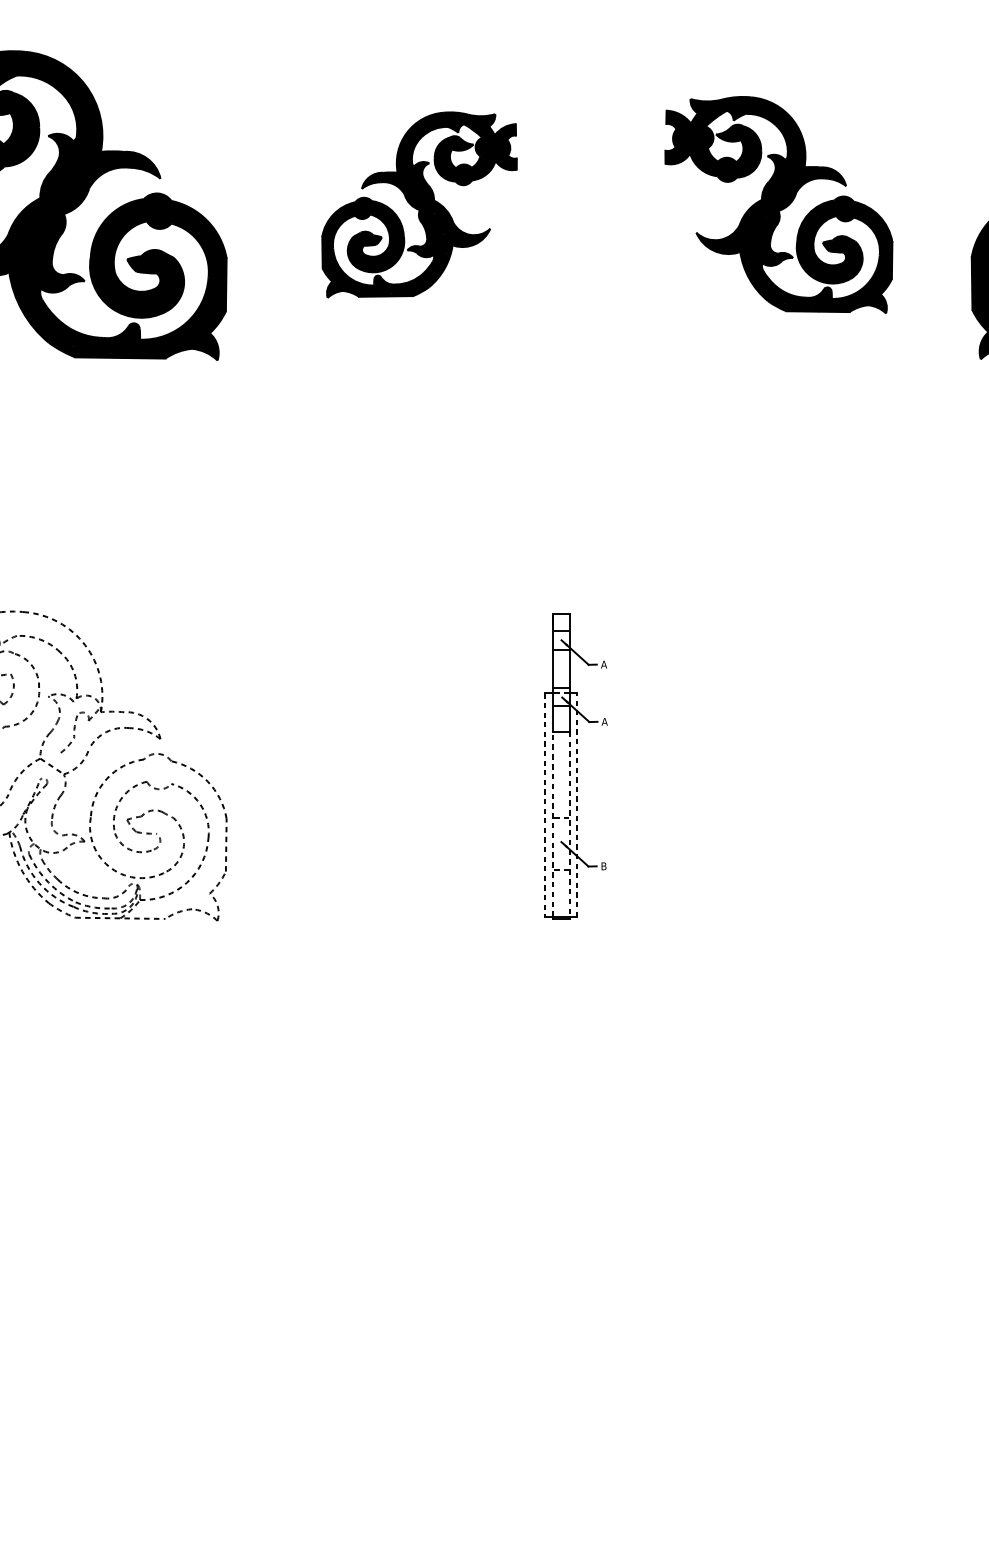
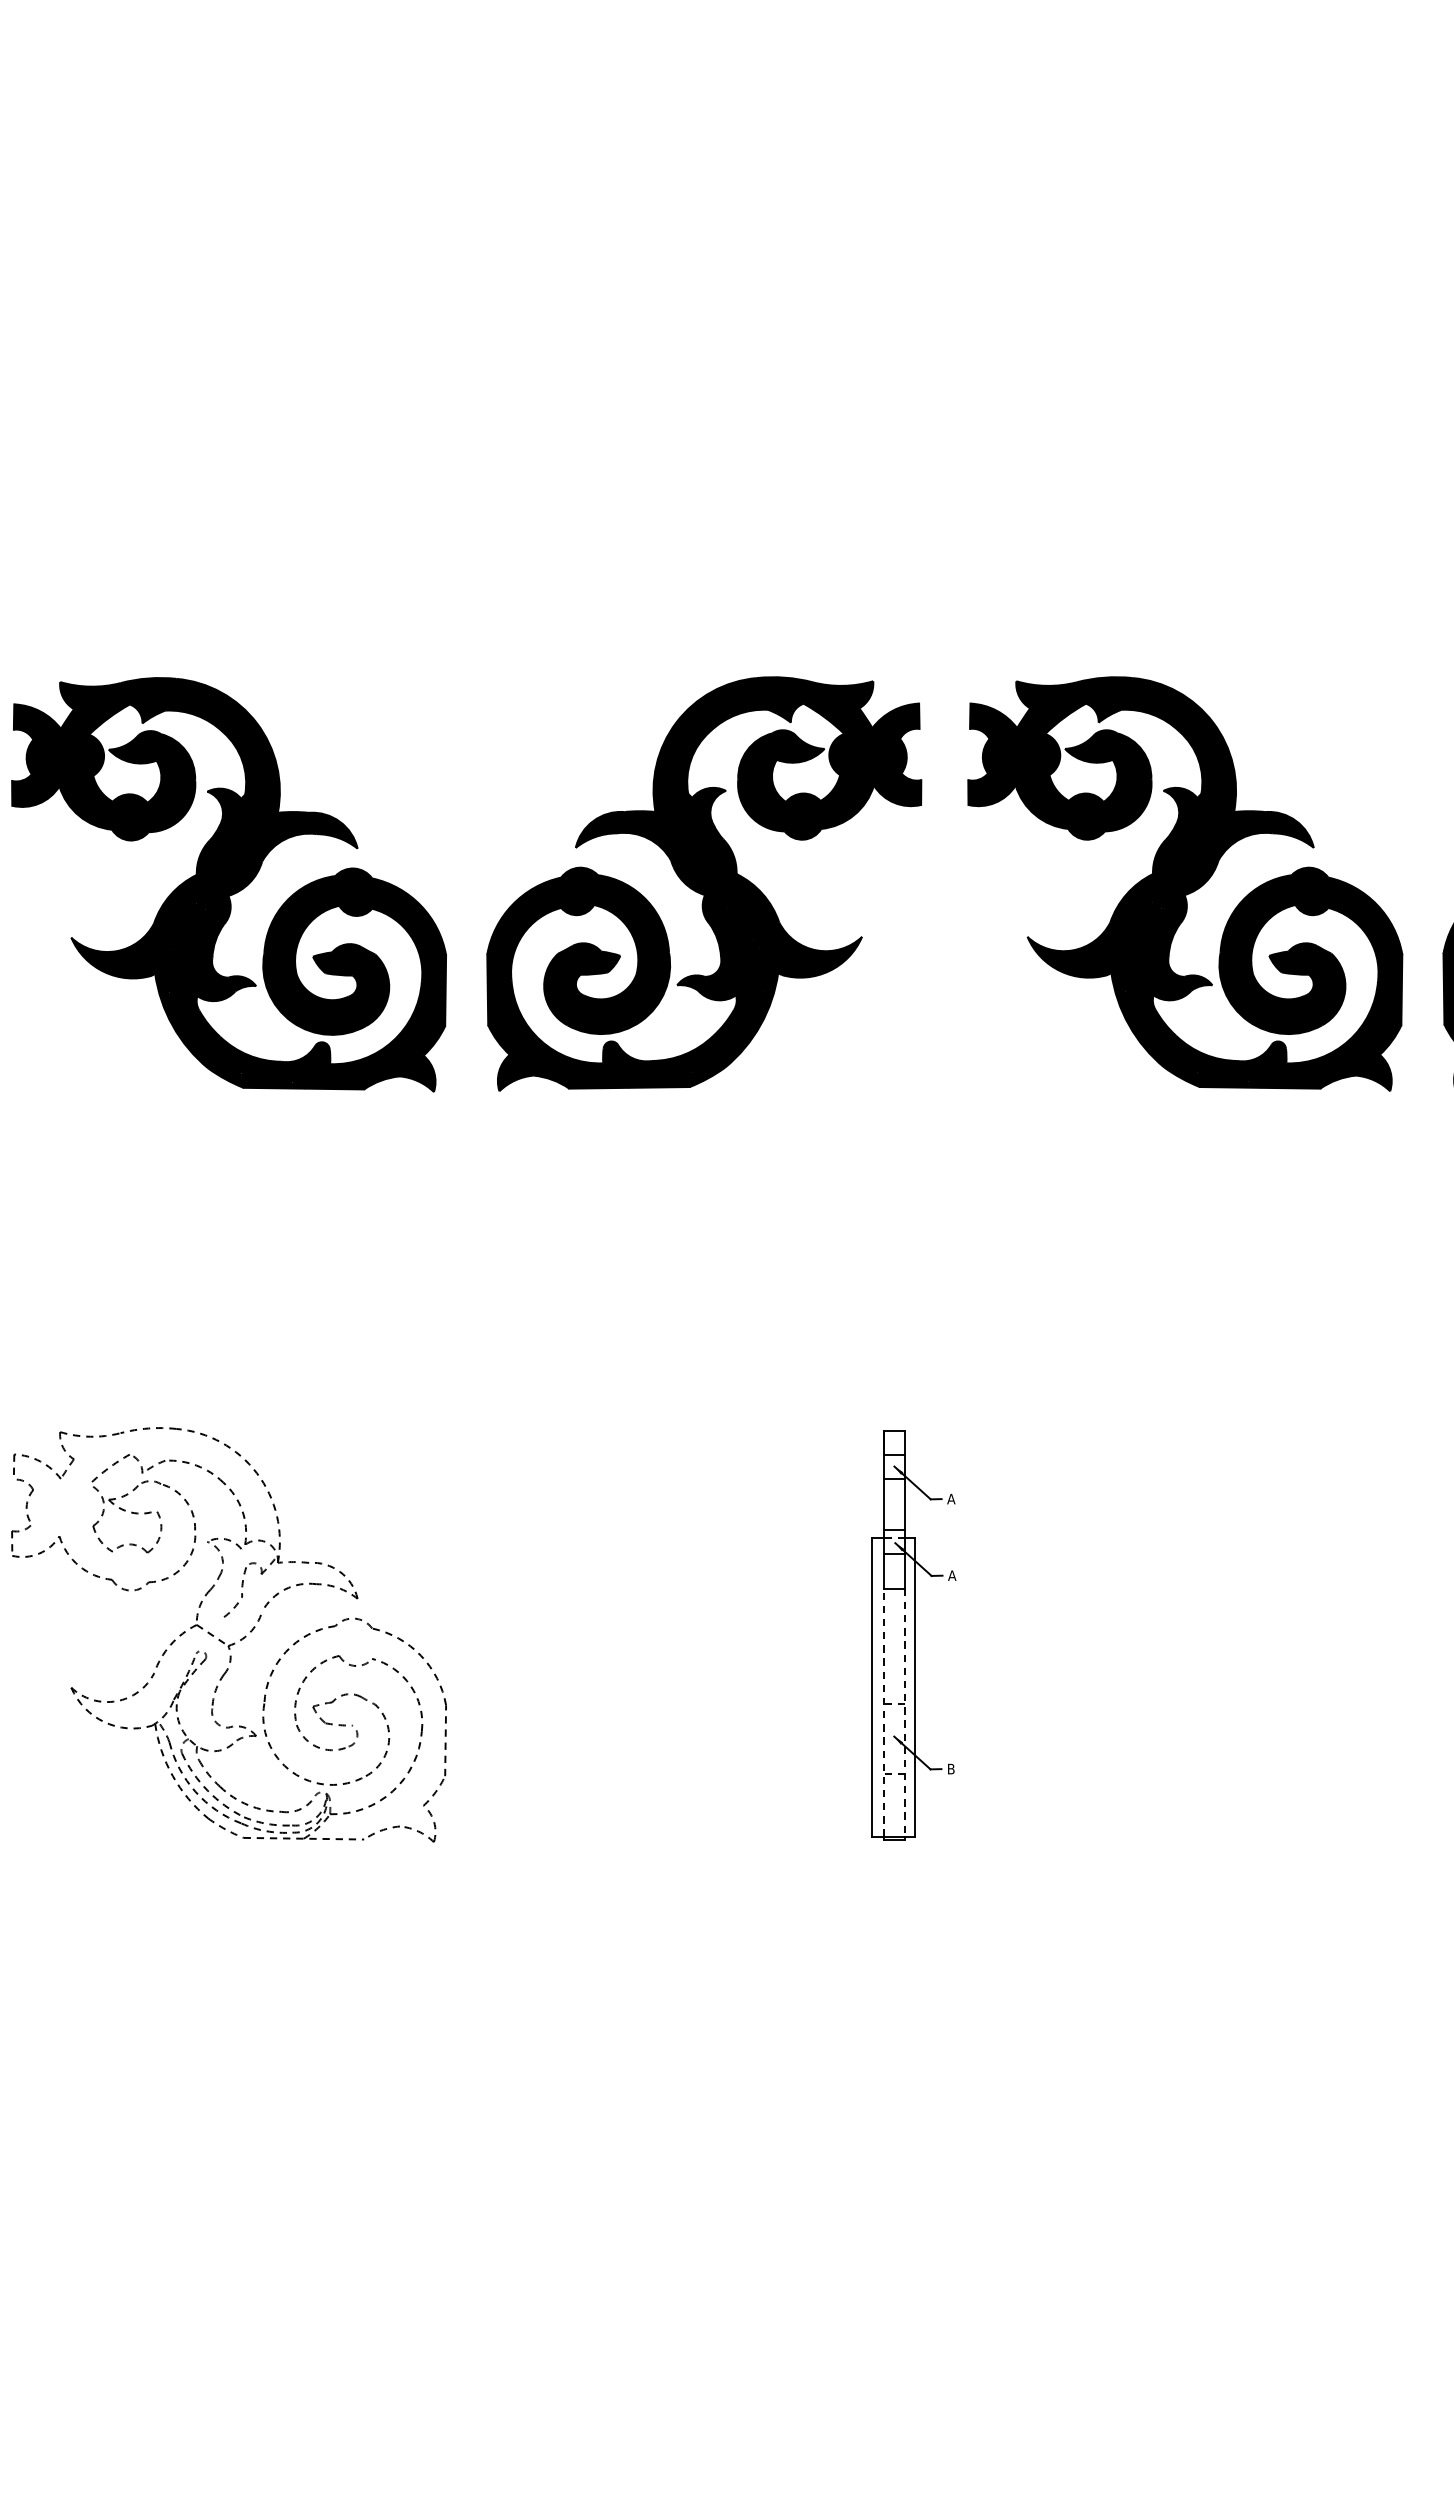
part: (419, 204) -> (704, 883), size x1.67
part: (779, 204) -> (1185, 883), size x1.43
line: (544, 805) -> (871, 1687), dashed -> solid
line: (577, 805) -> (915, 1687), dashed -> solid

